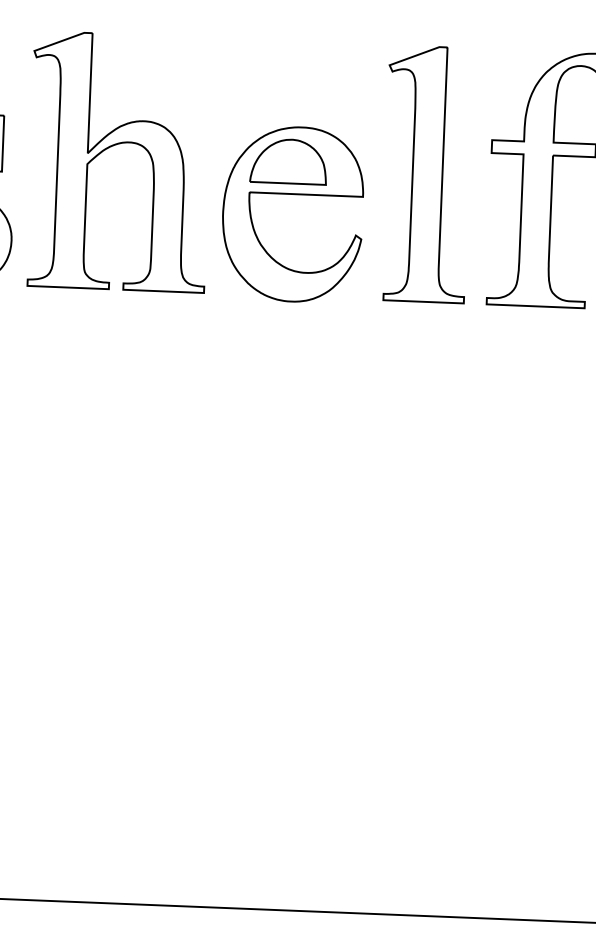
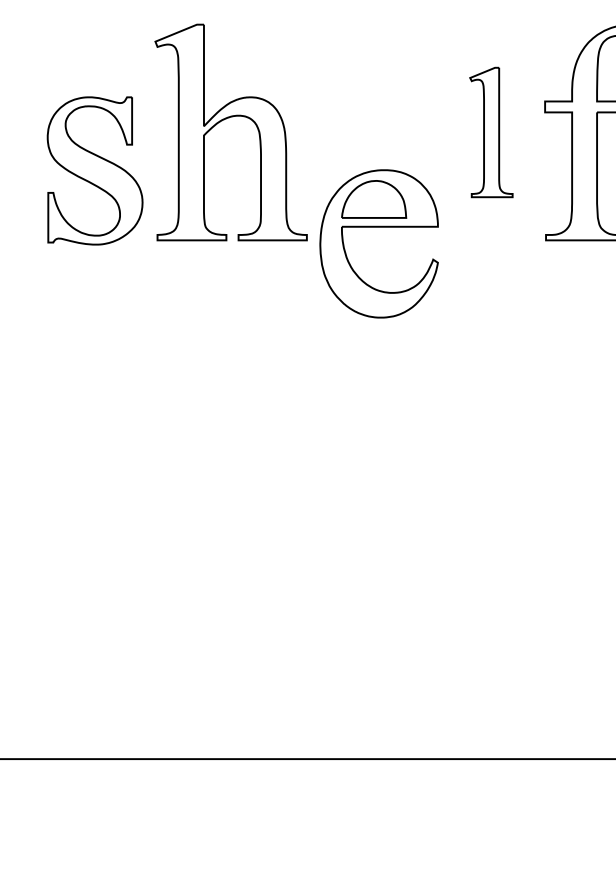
part: (427, 174) -> (491, 132), size x0.6
part: (292, 194) -> (378, 227), moved

